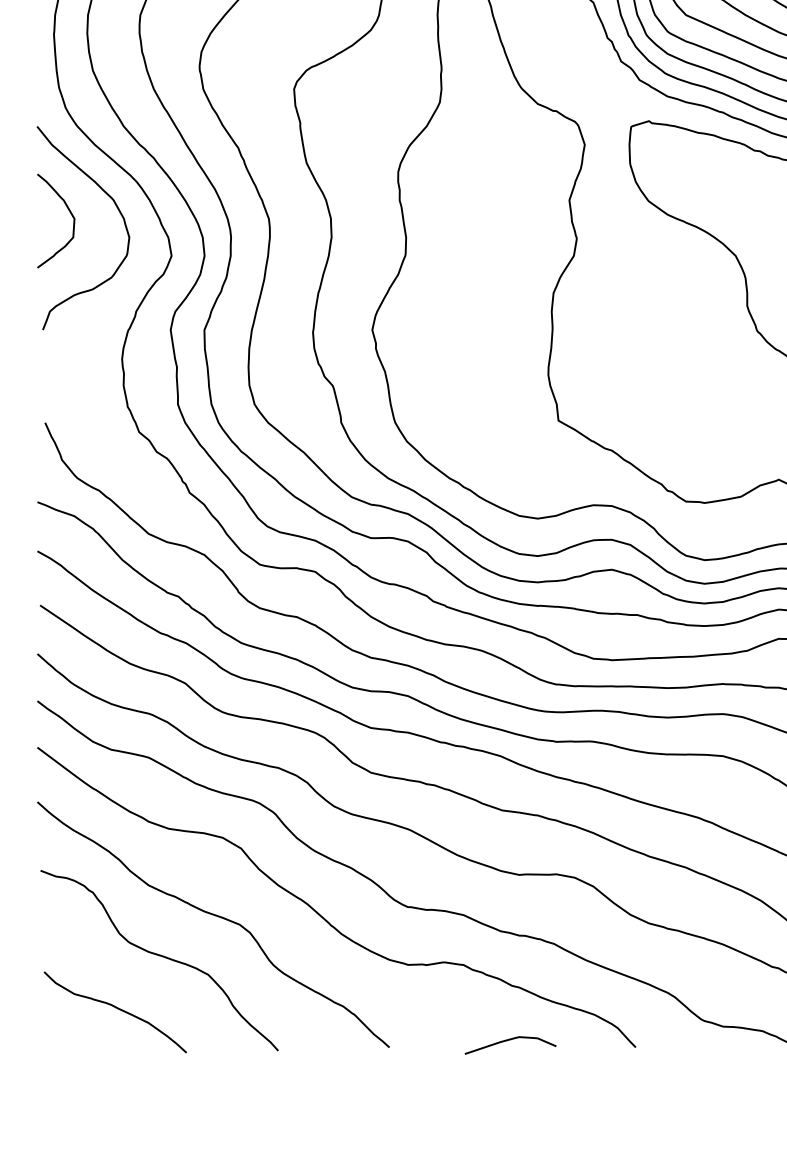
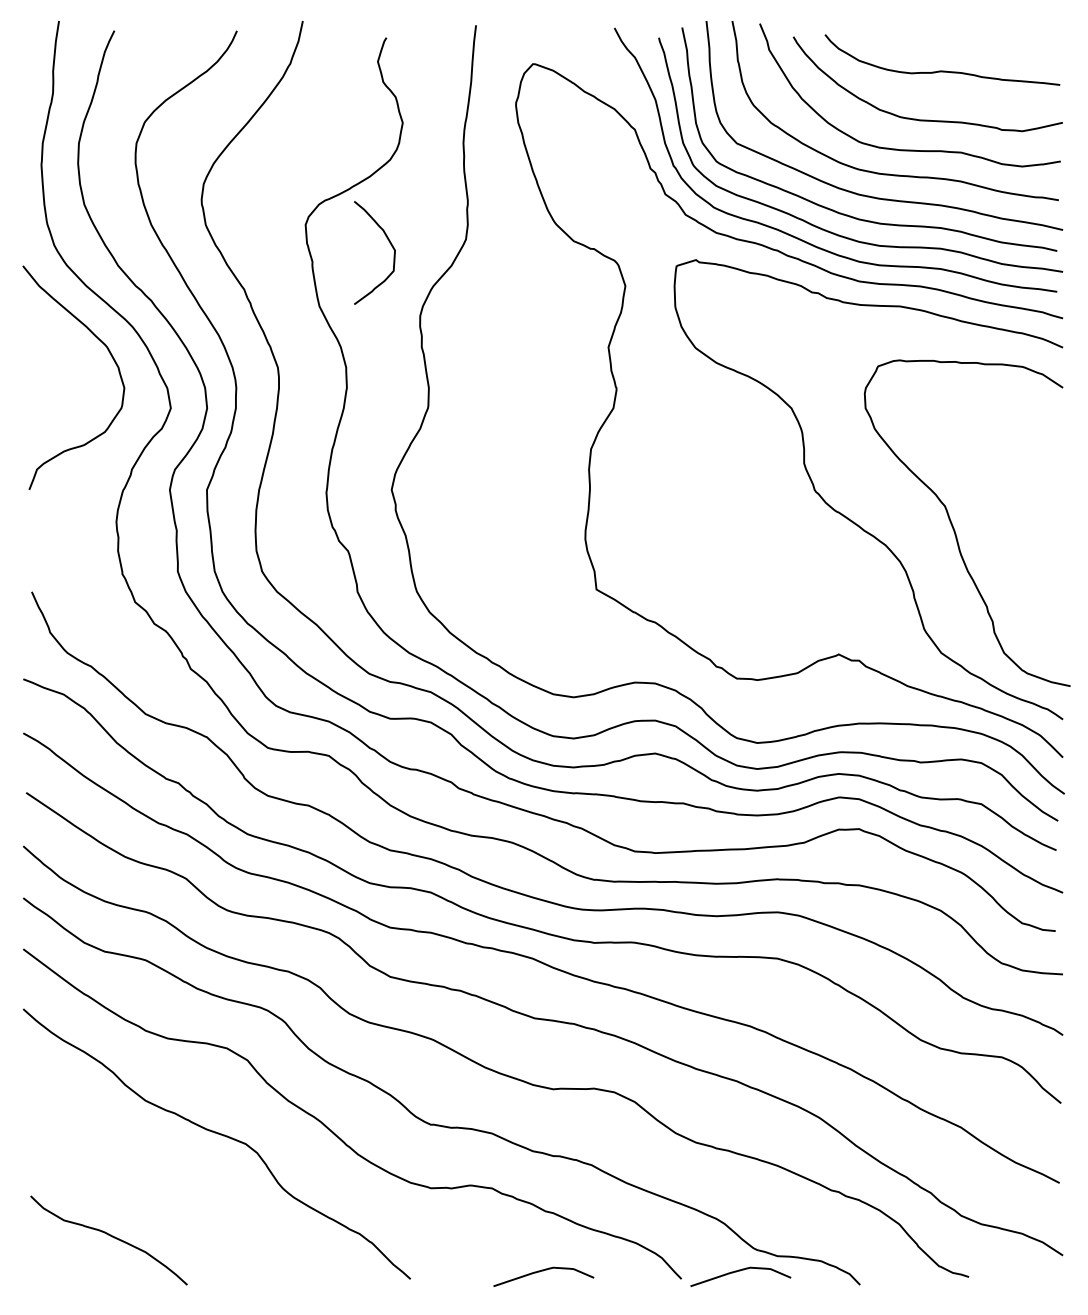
curve: (69, 212) -> (389, 243), moved
curve: (161, 956) -> (159, 1179), removed
curve: (689, 1040) -> (740, 1271), added

